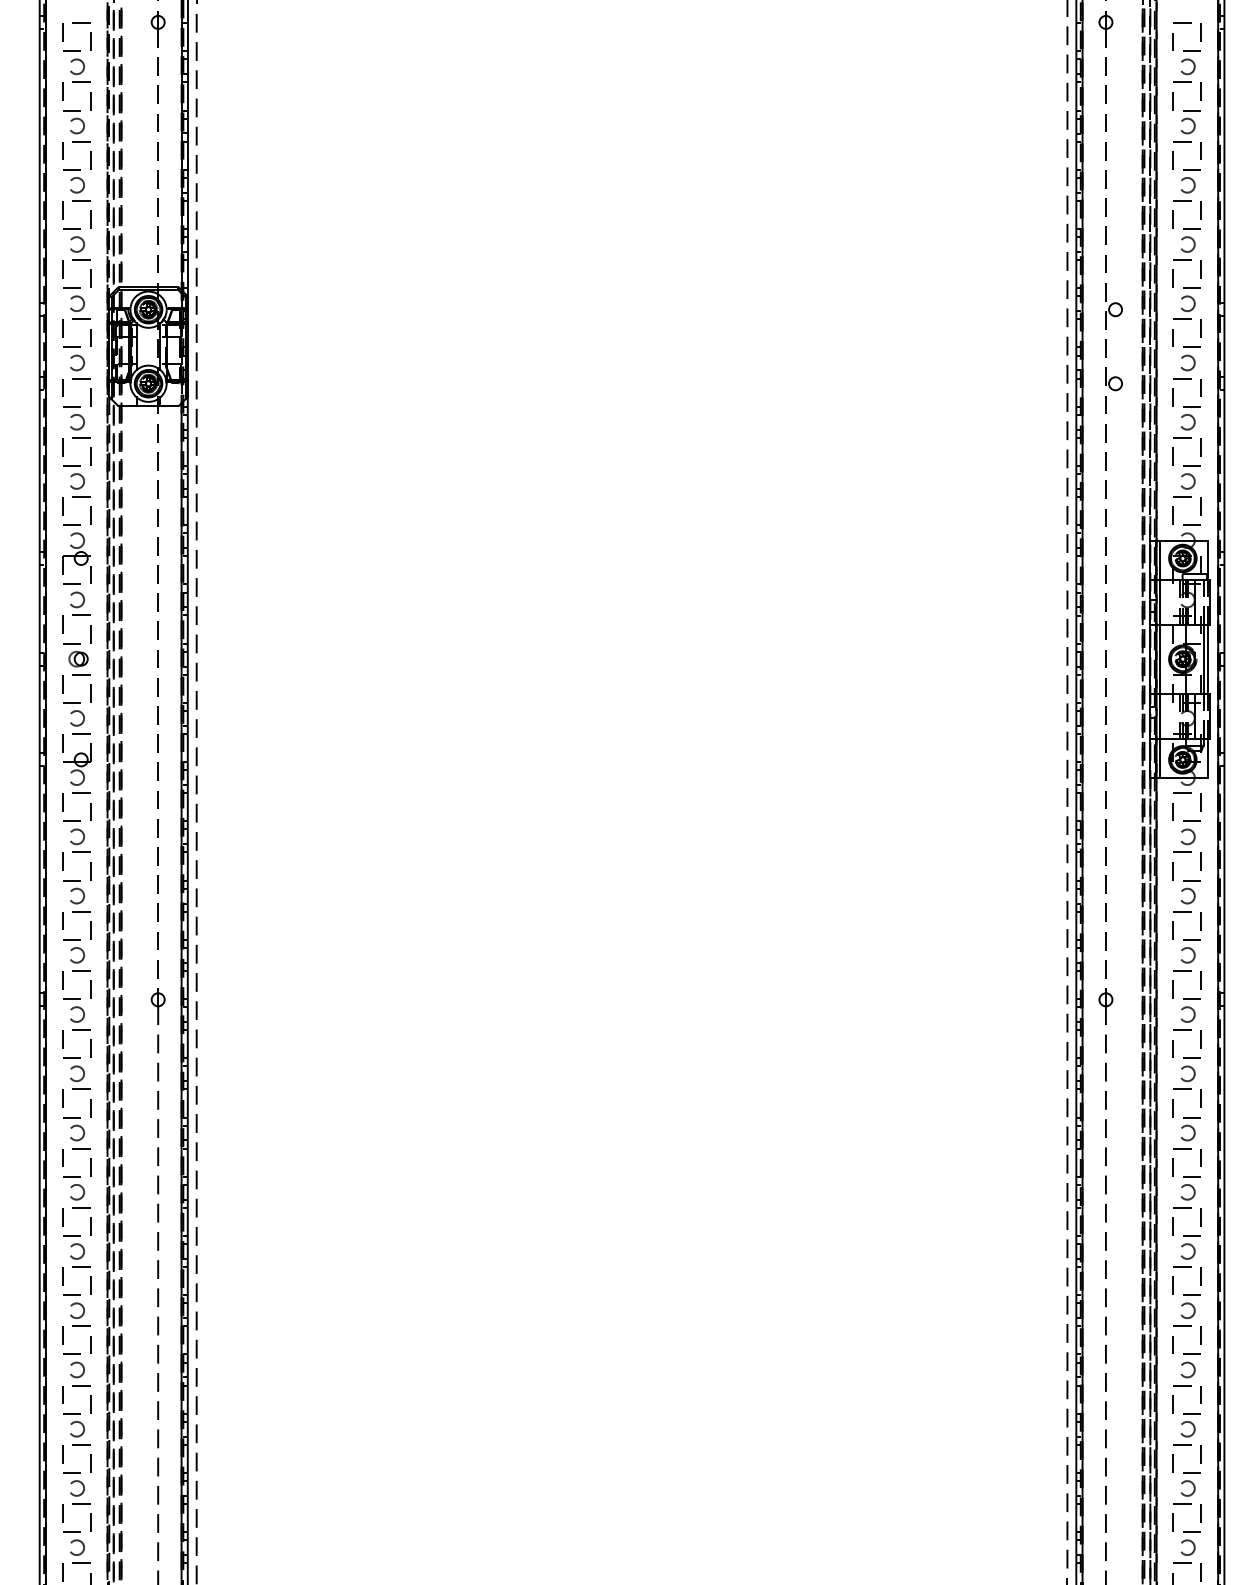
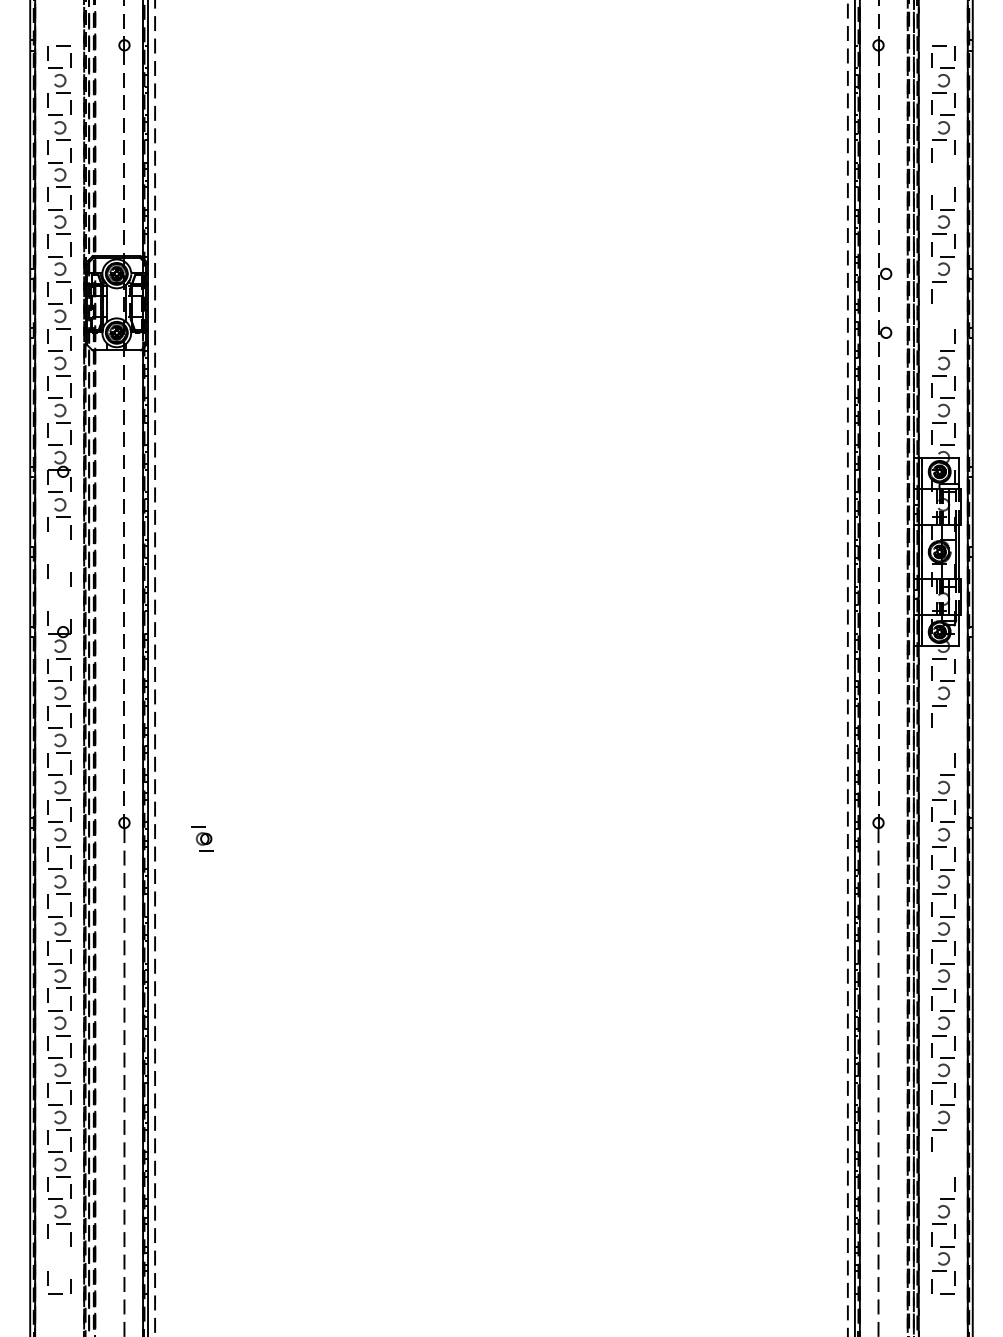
part: (1187, 184) -> (943, 174), removed
part: (1187, 363) -> (943, 316), removed
part: (76, 658) -> (202, 838), moved
part: (76, 717) -> (59, 598), removed
part: (1187, 896) -> (943, 740), removed
part: (1187, 1429) -> (943, 1164), removed
part: (76, 1547) -> (59, 1258), removed

